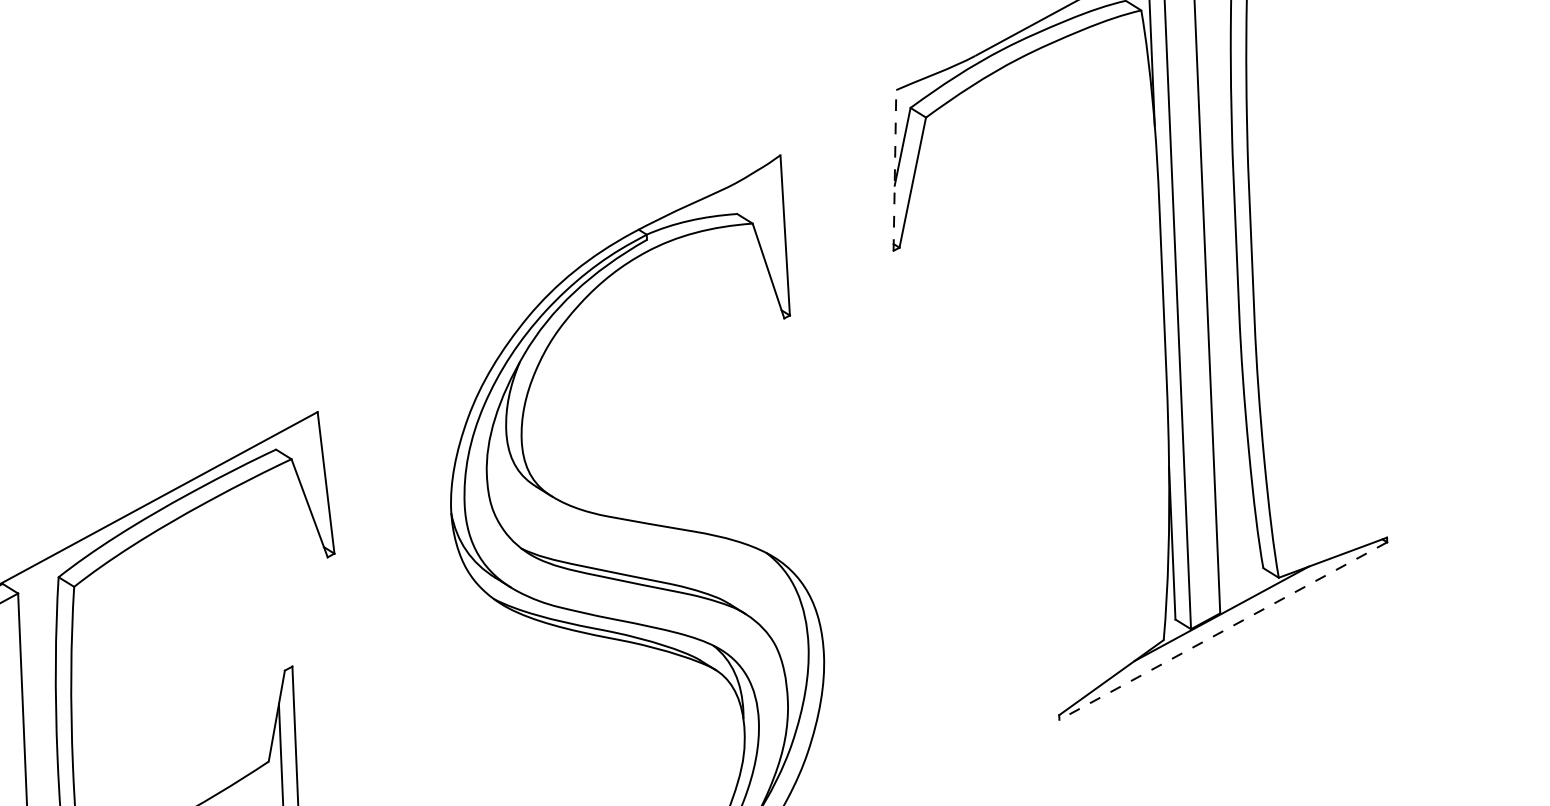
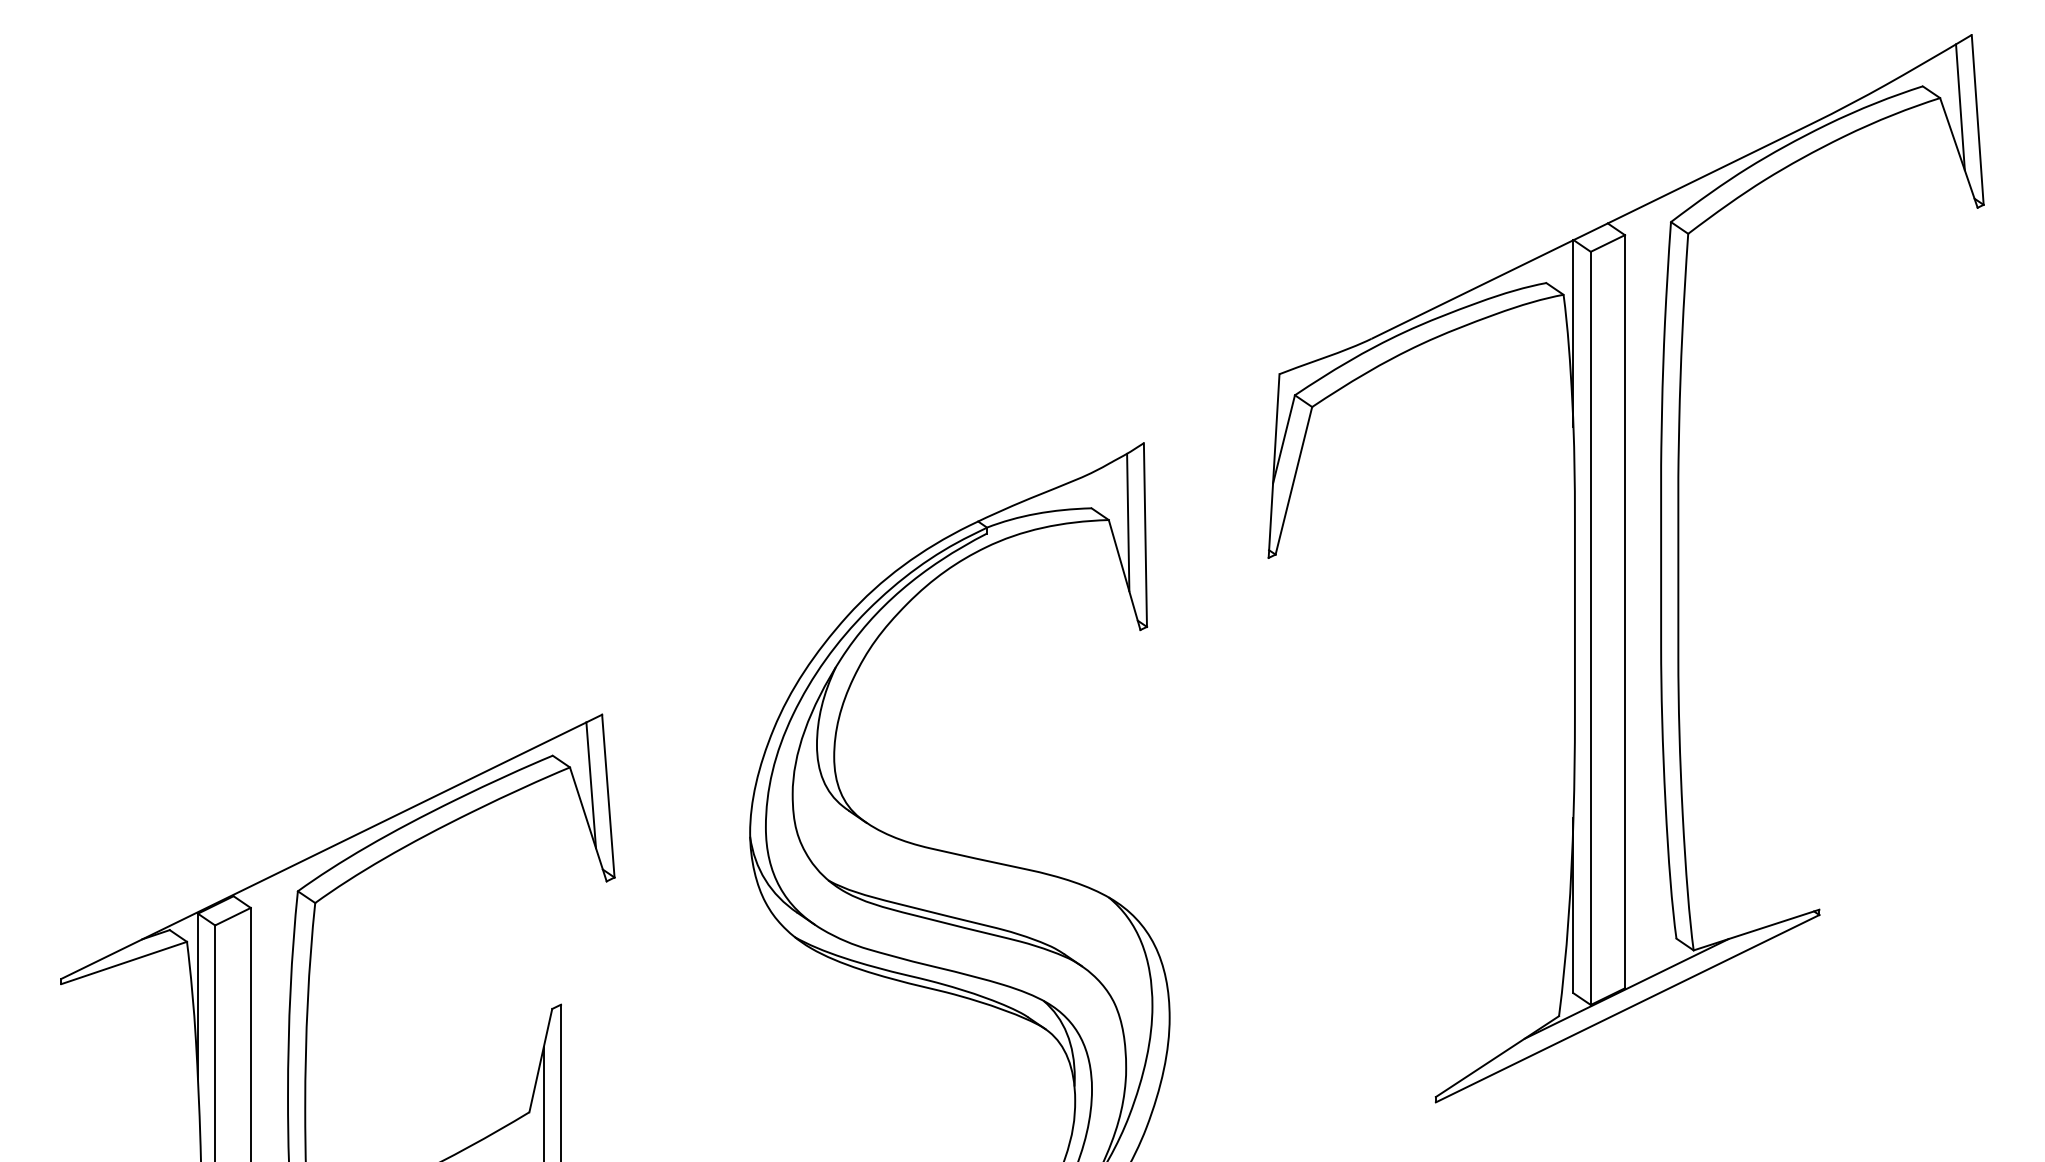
line: (895, 169) -> (1274, 465), dashed -> solid
line: (769, 225) -> (1128, 522), added
line: (310, 474) -> (591, 785), added
line: (1223, 630) -> (1627, 1008), dashed -> solid

